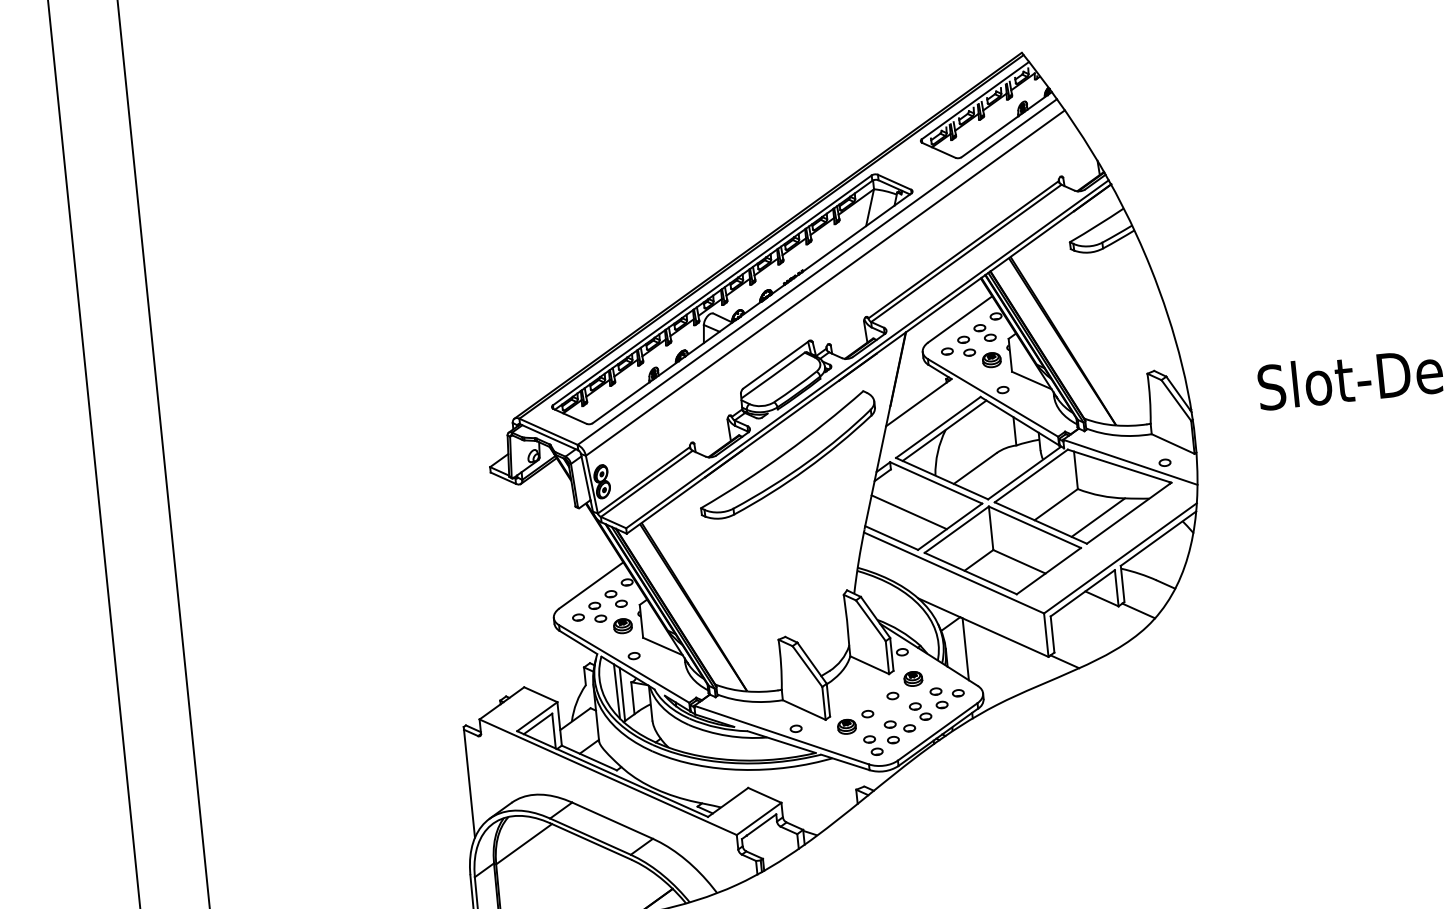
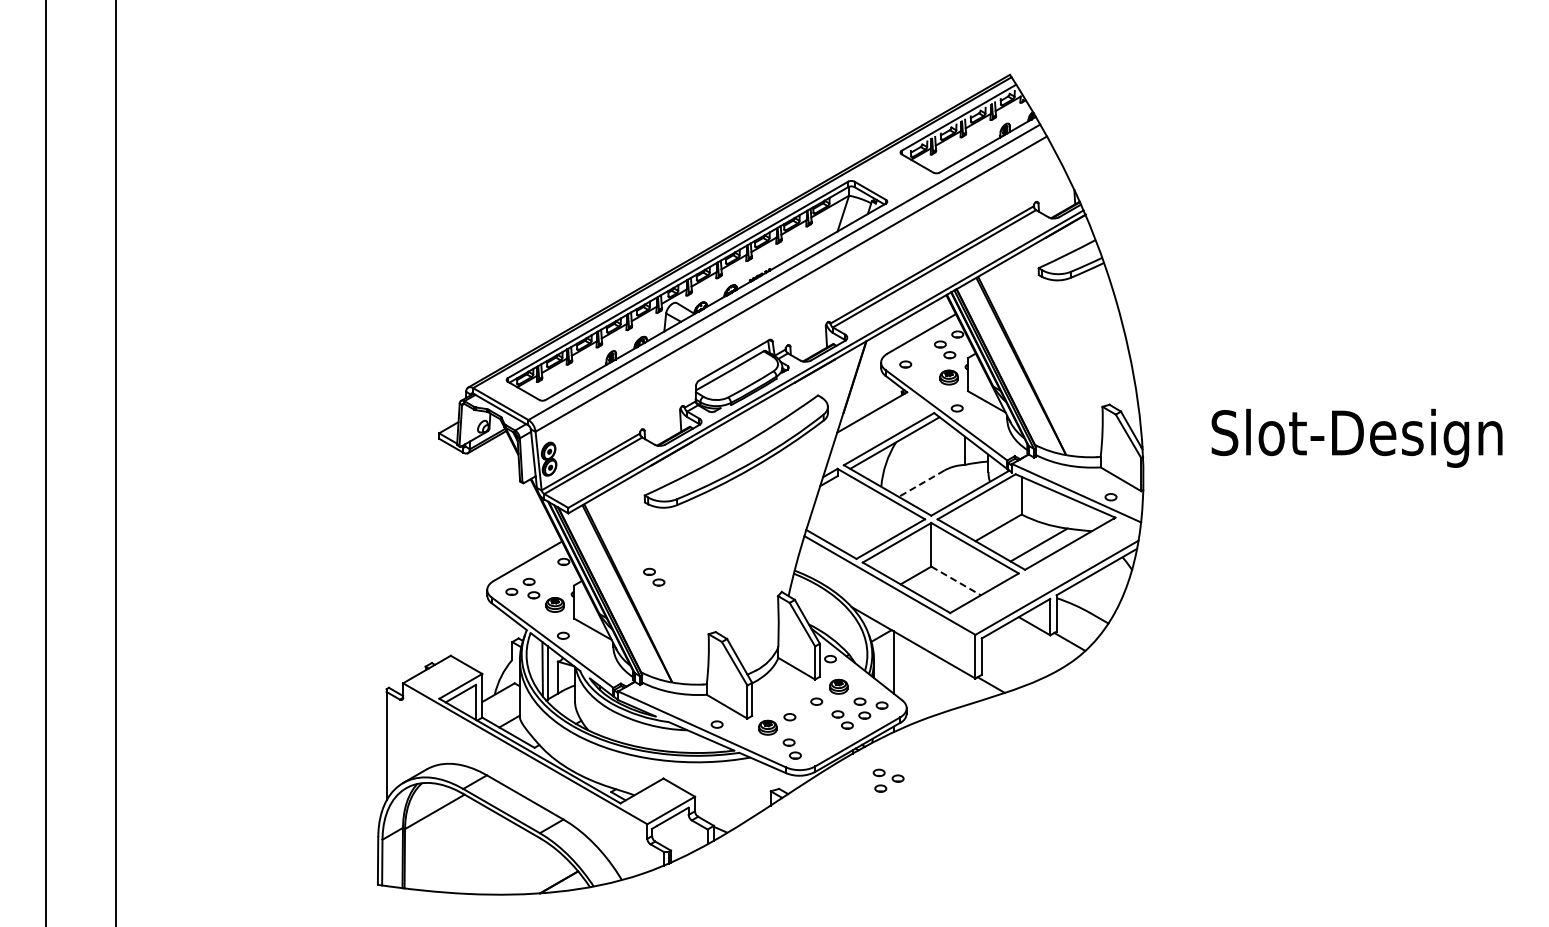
part: (966, 345) -> (925, 360), removed
line: (975, 468) -> (921, 483), solid -> dashed
line: (909, 512) -> (851, 520), removed
line: (1019, 561) -> (956, 580), solid -> dashed
part: (616, 598) -> (654, 576), moved
part: (900, 731) -> (888, 780), moved

